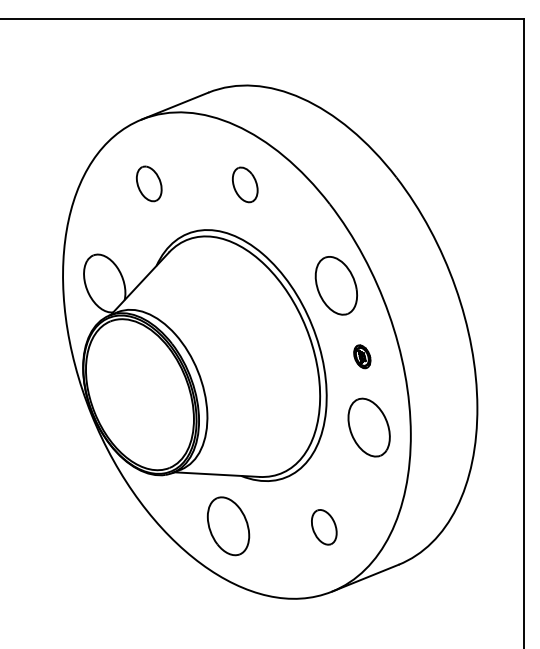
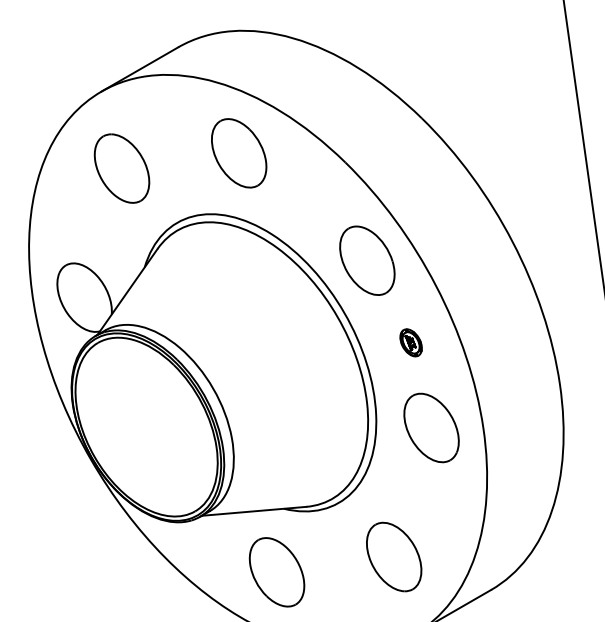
part: (148, 183) -> (120, 168), size x1.67
part: (244, 184) -> (238, 153), size x1.67
part: (323, 527) -> (393, 557), size x1.67

